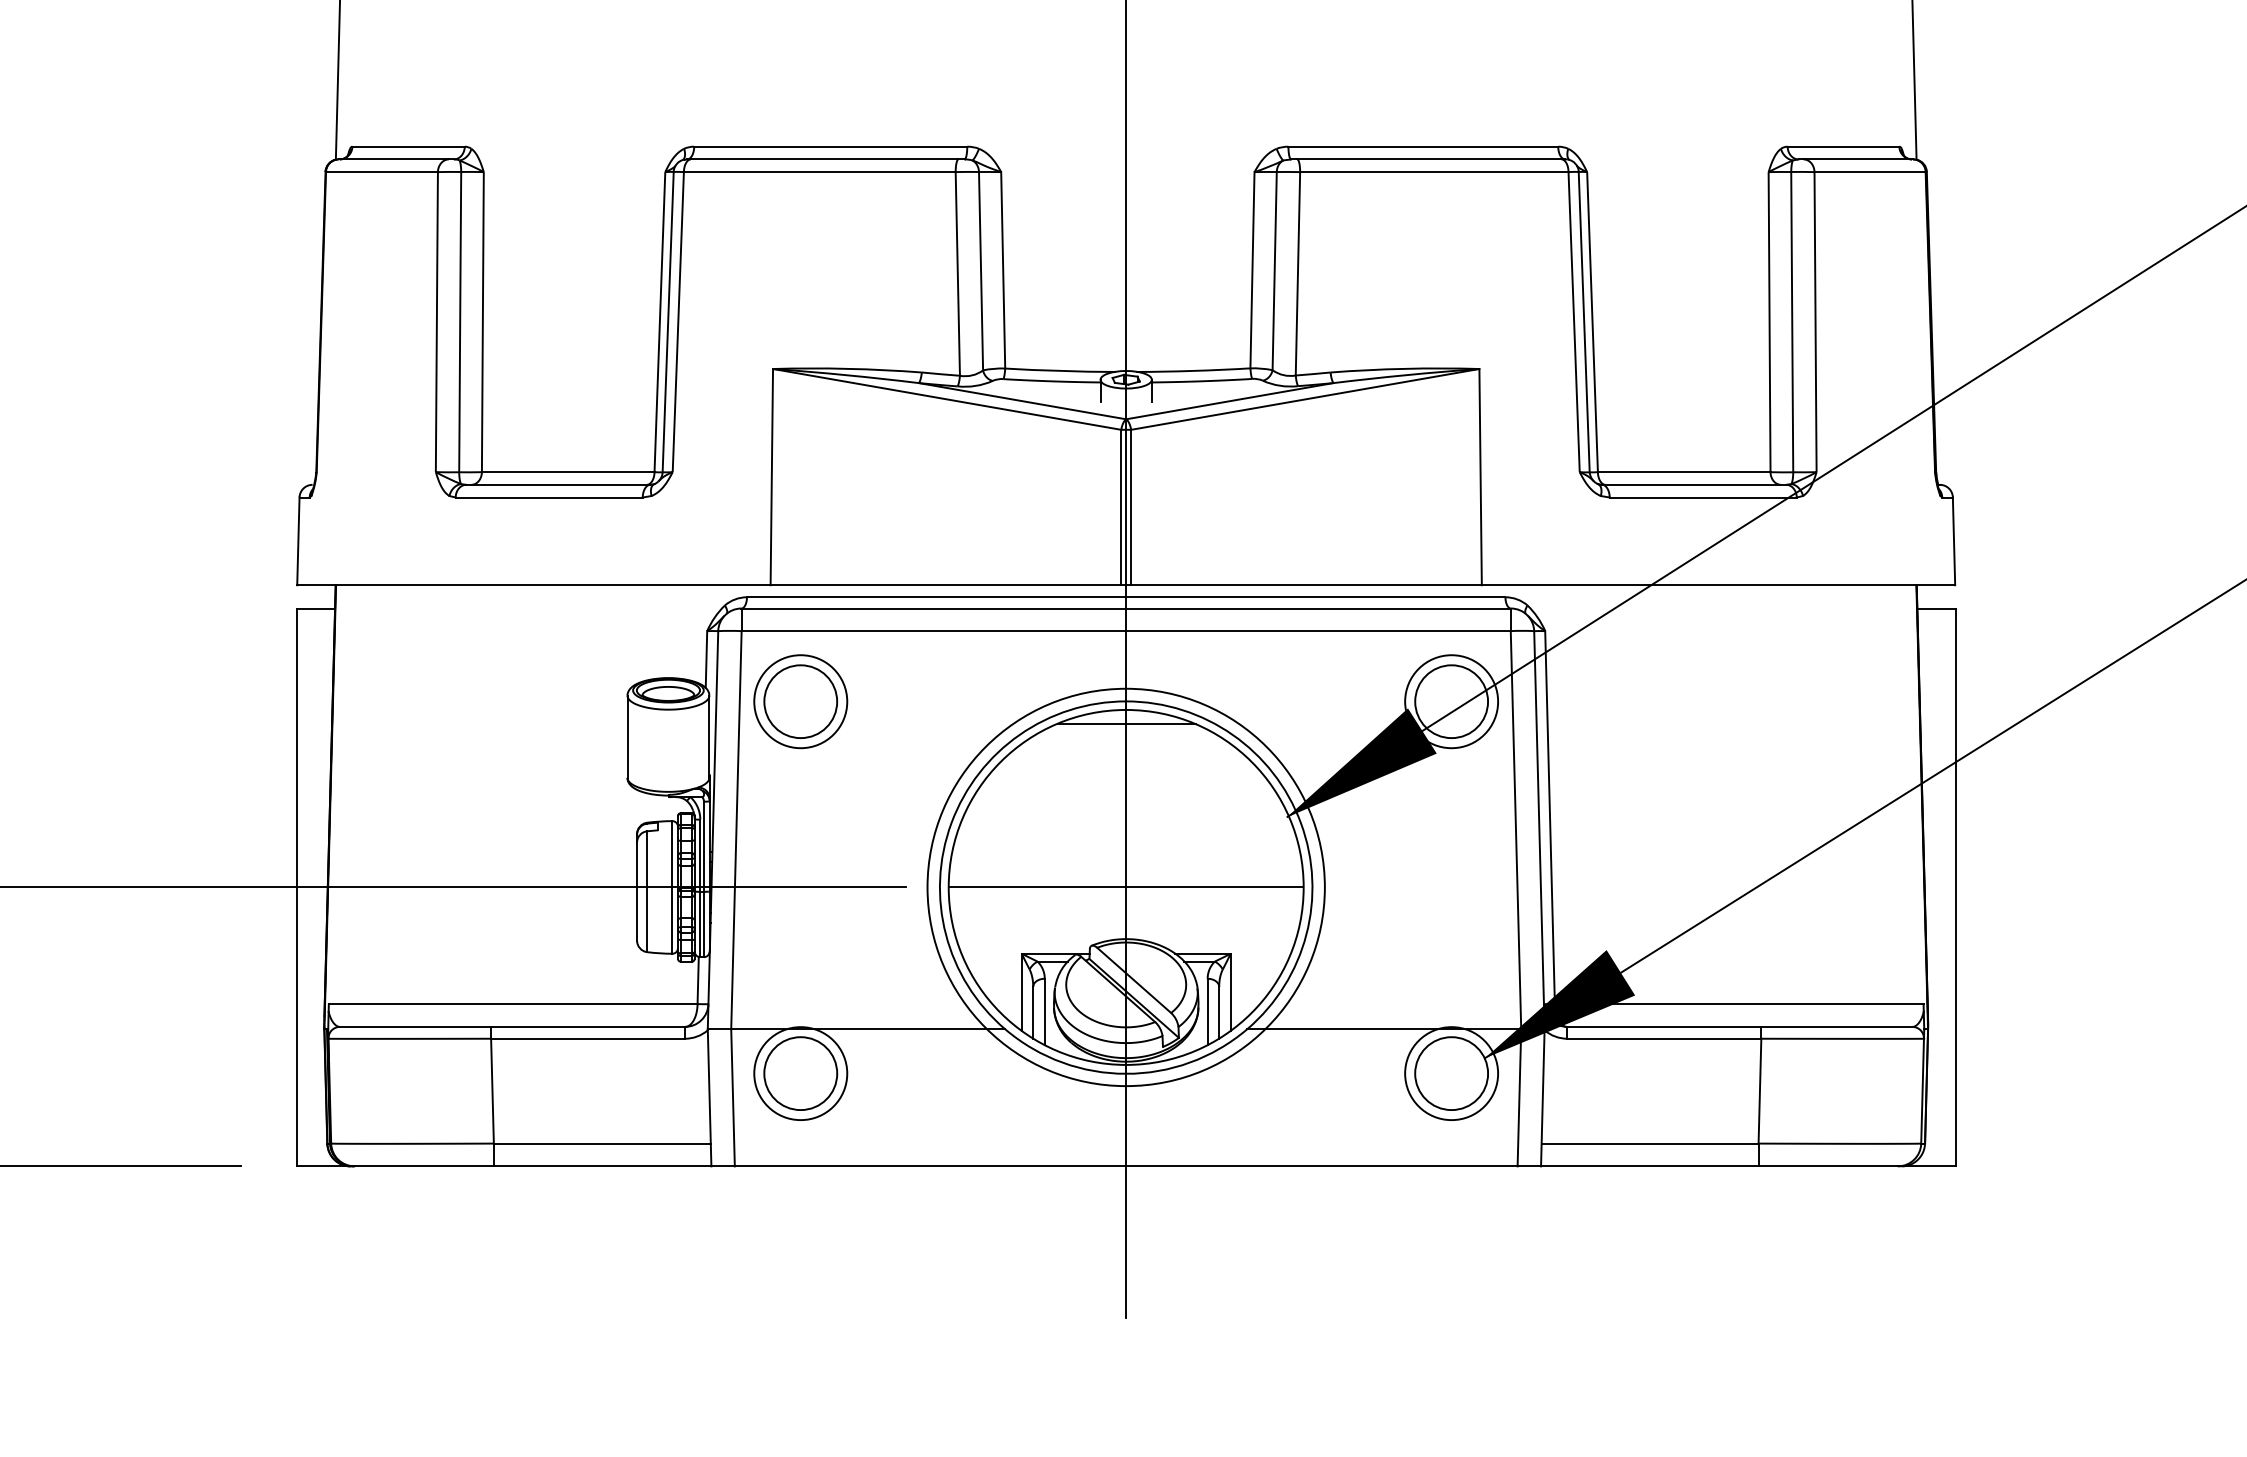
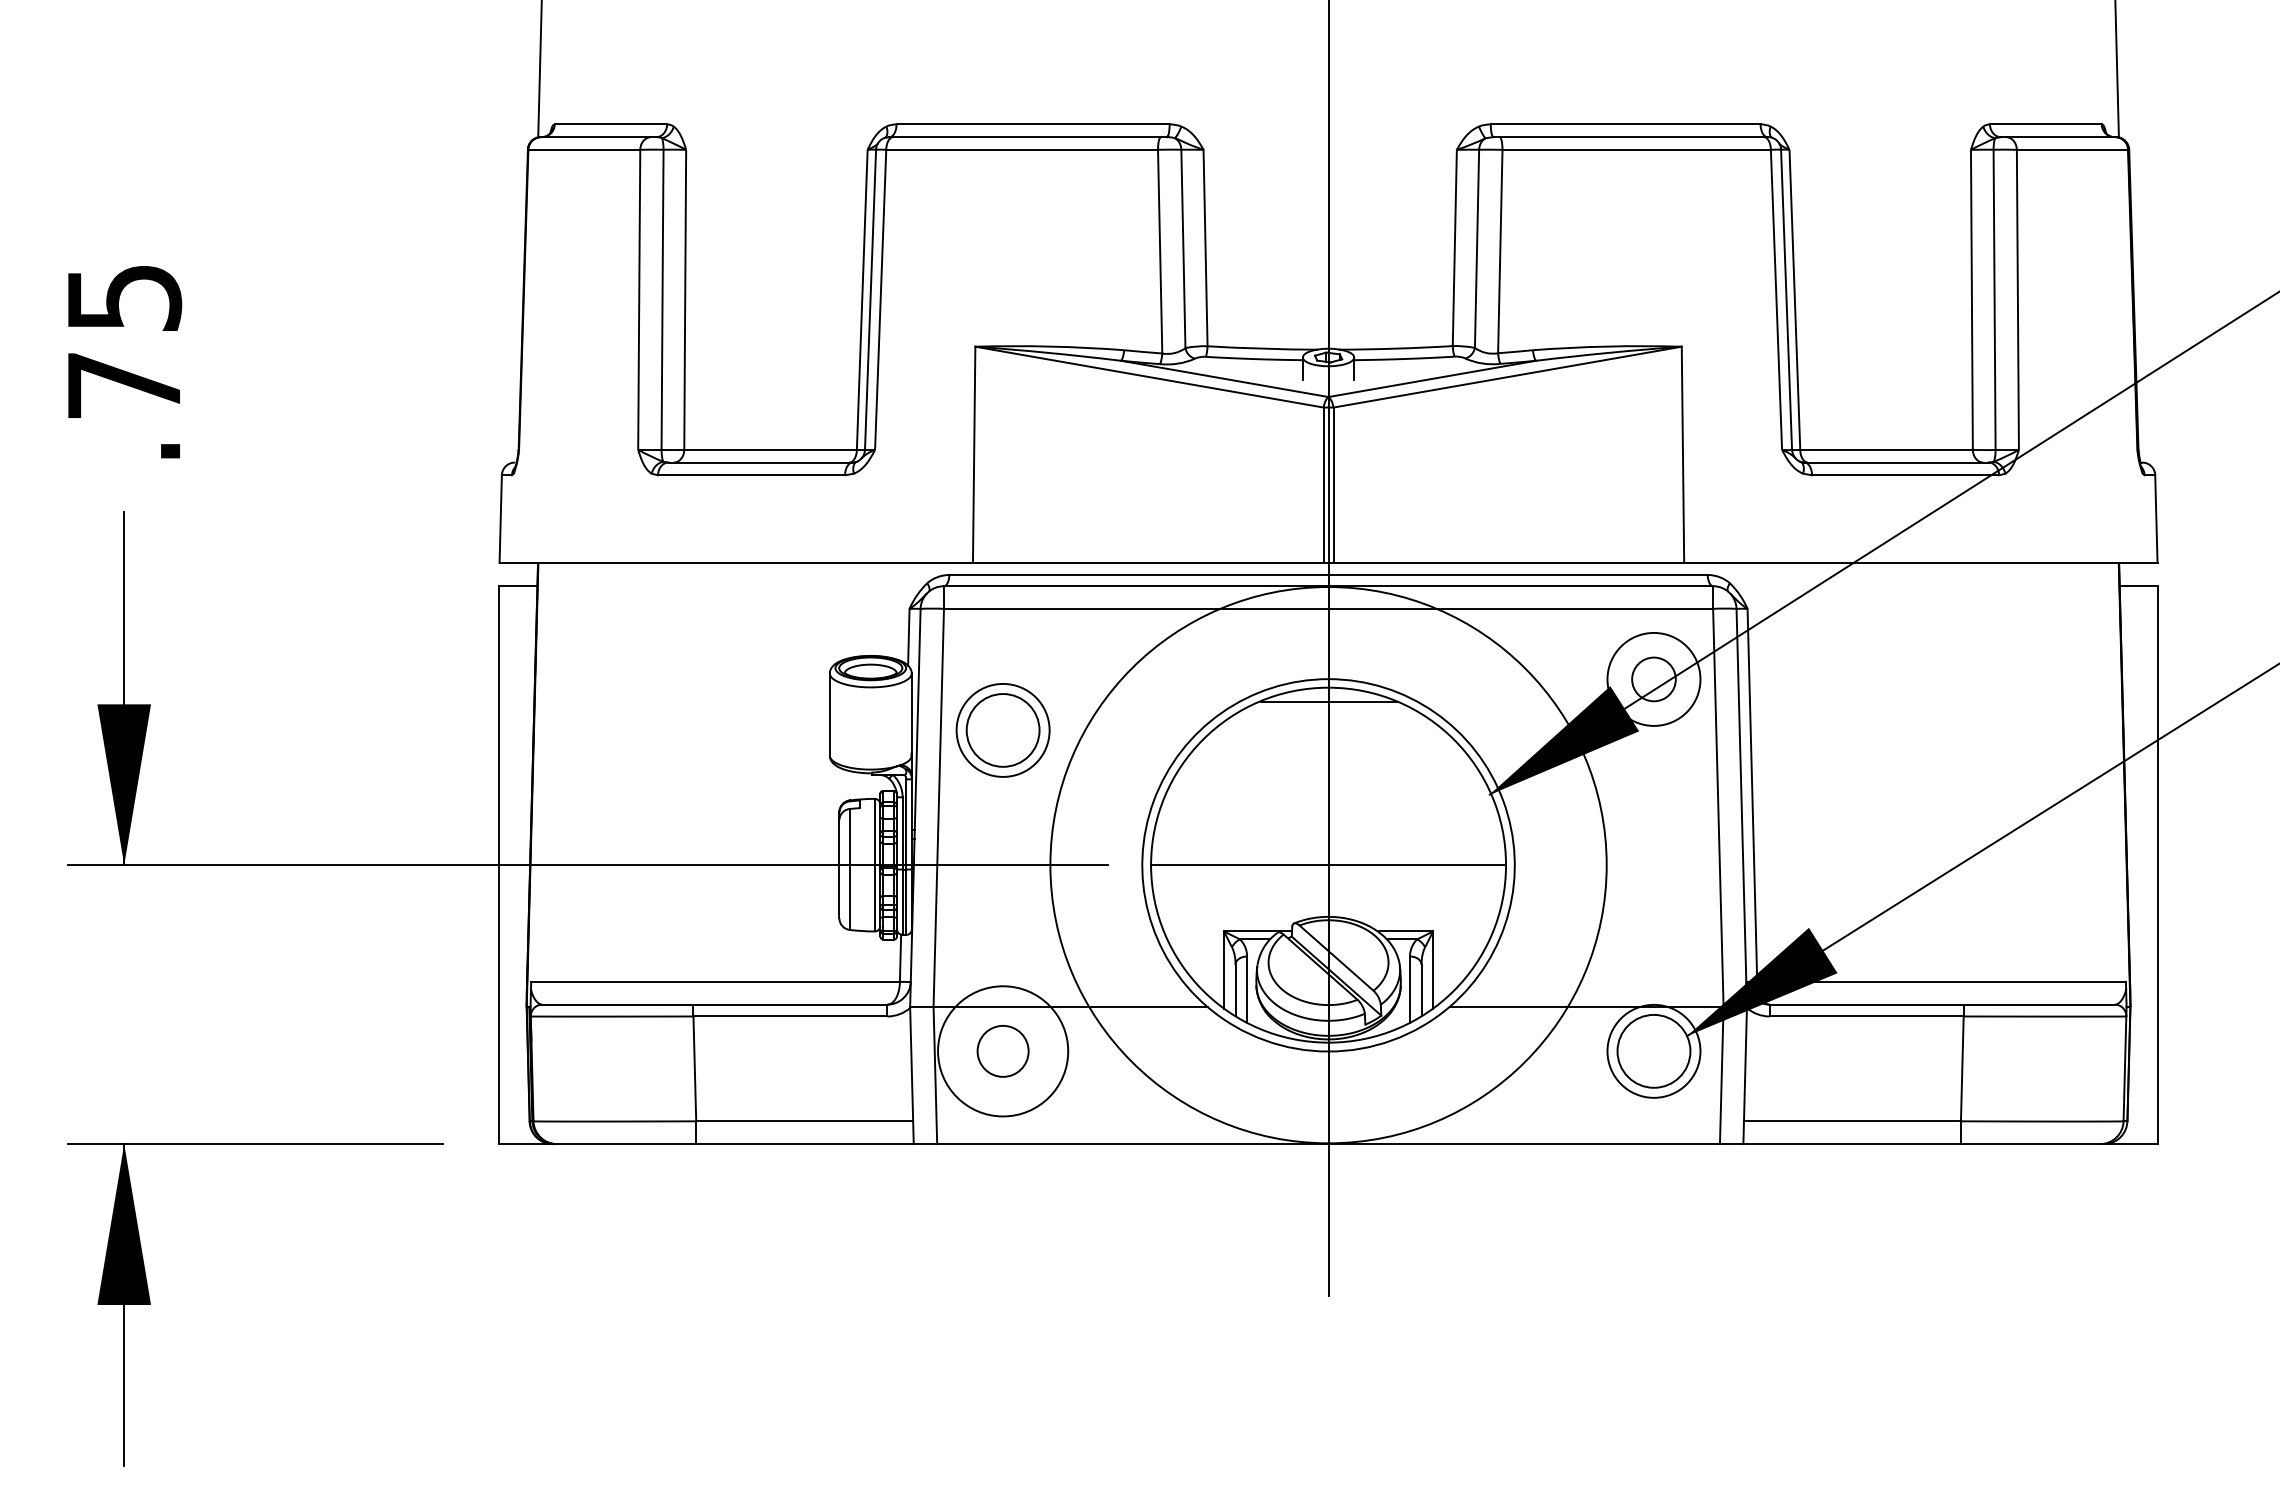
part: (800, 701) -> (1002, 730), moved
circle: (1451, 701) -> (1653, 679), size x0.6
circle: (1126, 886) -> (1328, 864), size x1.4
circle: (800, 1072) -> (1002, 1050), size x0.7
circle: (800, 1072) -> (1002, 1050), size x1.4

